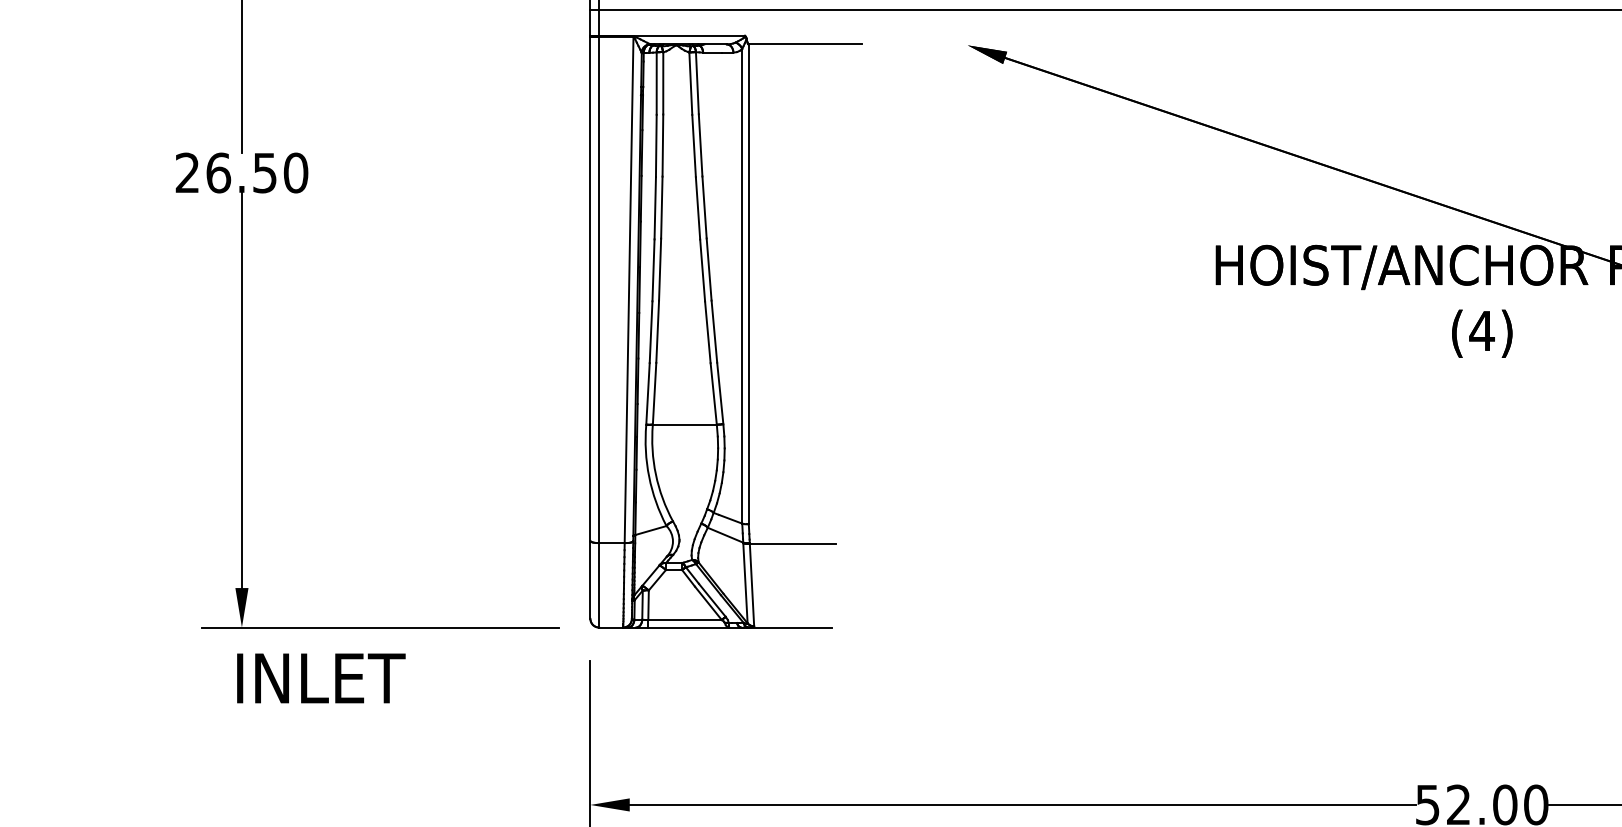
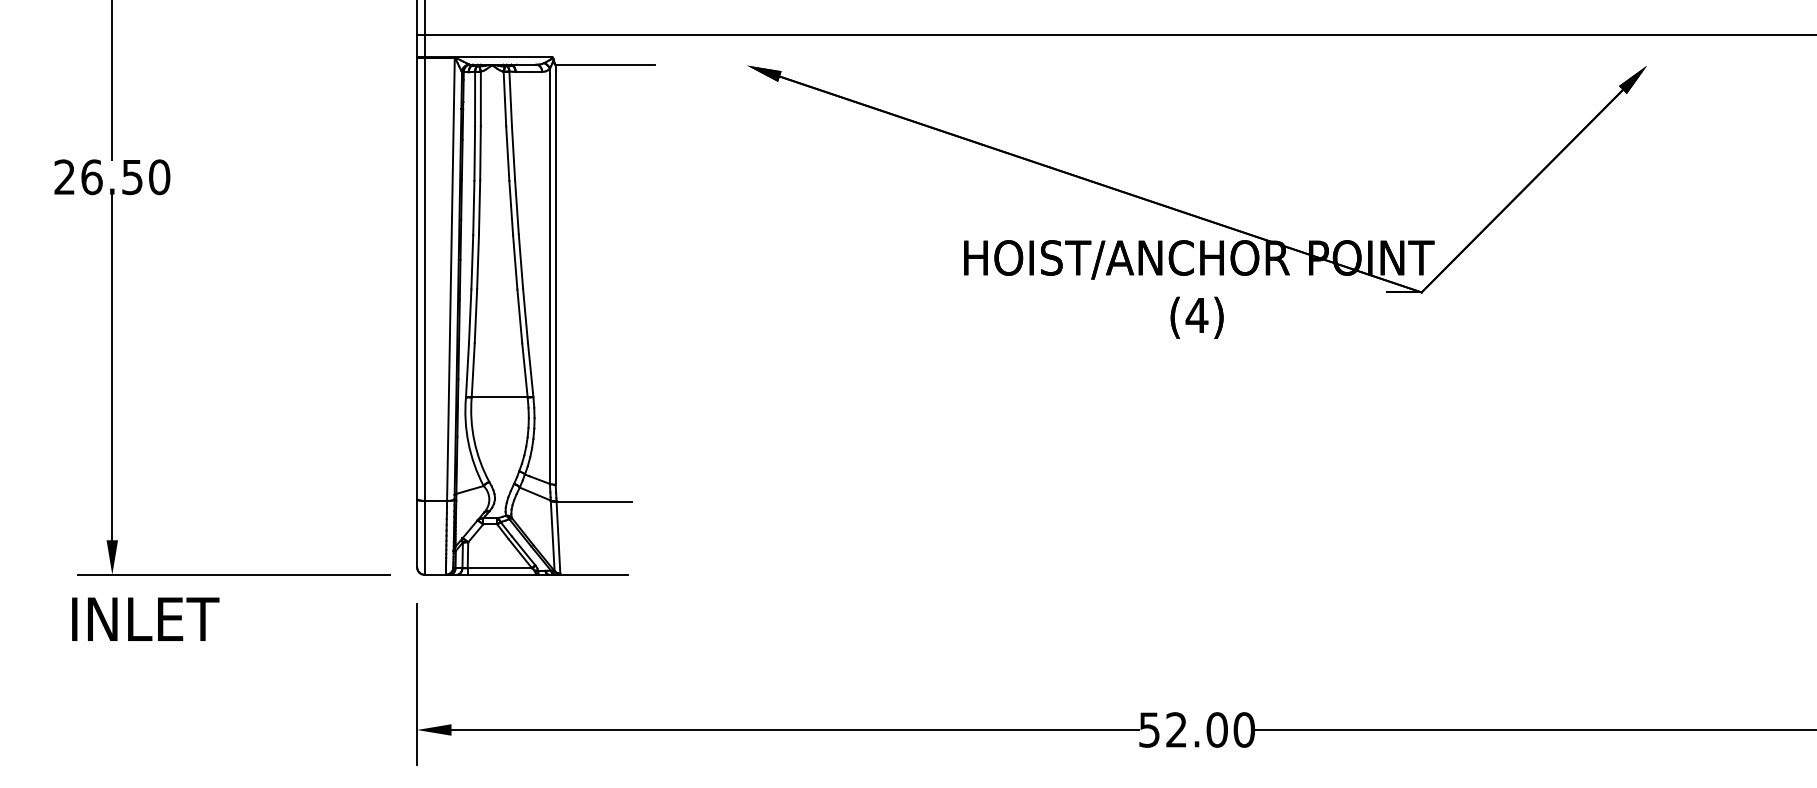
text: (321, 677) -> (145, 618), moved

